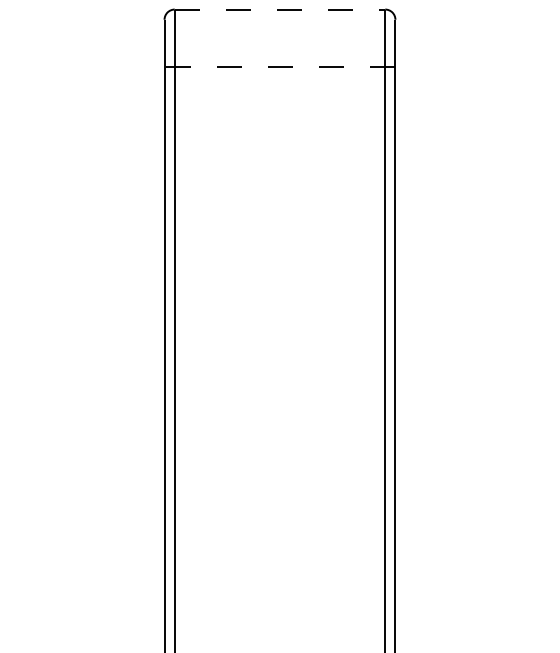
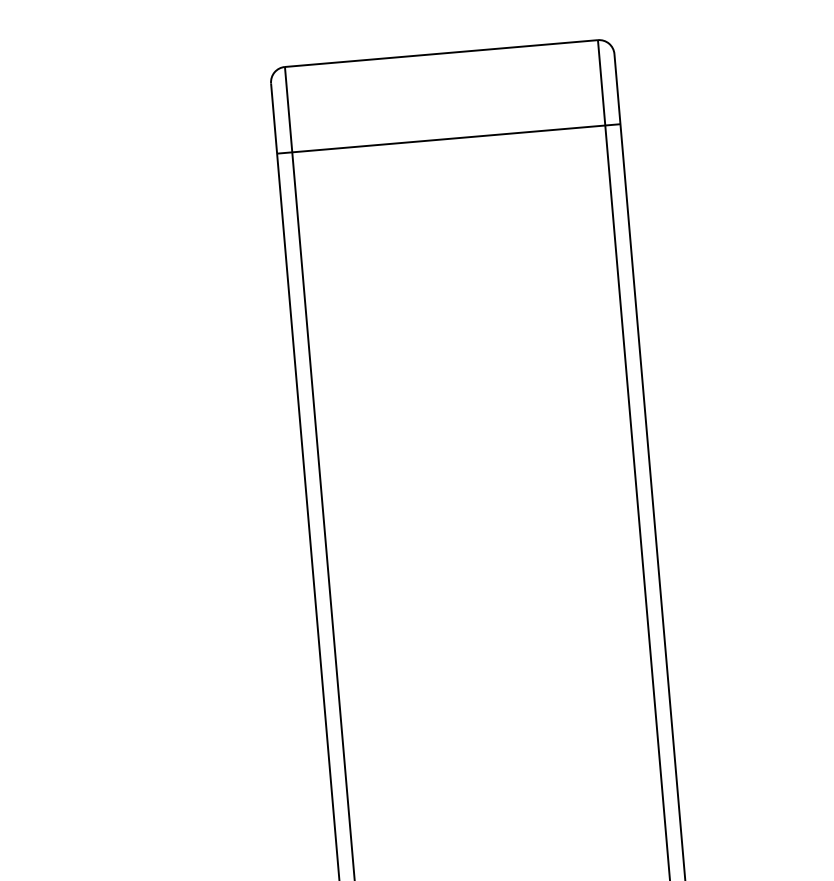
line: (280, 9) -> (442, 53), dashed -> solid
line: (279, 66) -> (447, 138), dashed -> solid

